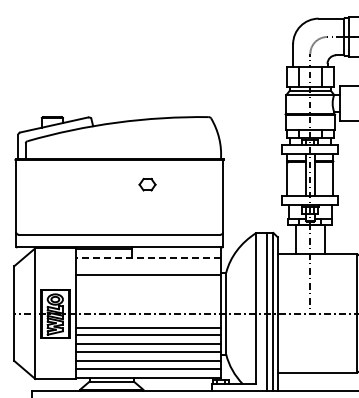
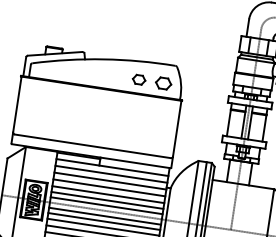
part: (197, 141) -> (163, 83), added
part: (147, 184) -> (139, 79), moved
line: (148, 257) -> (112, 167), dashed -> solid
line: (148, 266) -> (111, 174), added
line: (148, 284) -> (109, 188), added
line: (148, 292) -> (108, 194), added
line: (148, 300) -> (107, 200), added
line: (148, 307) -> (106, 205), added
line: (148, 320) -> (105, 216), added

